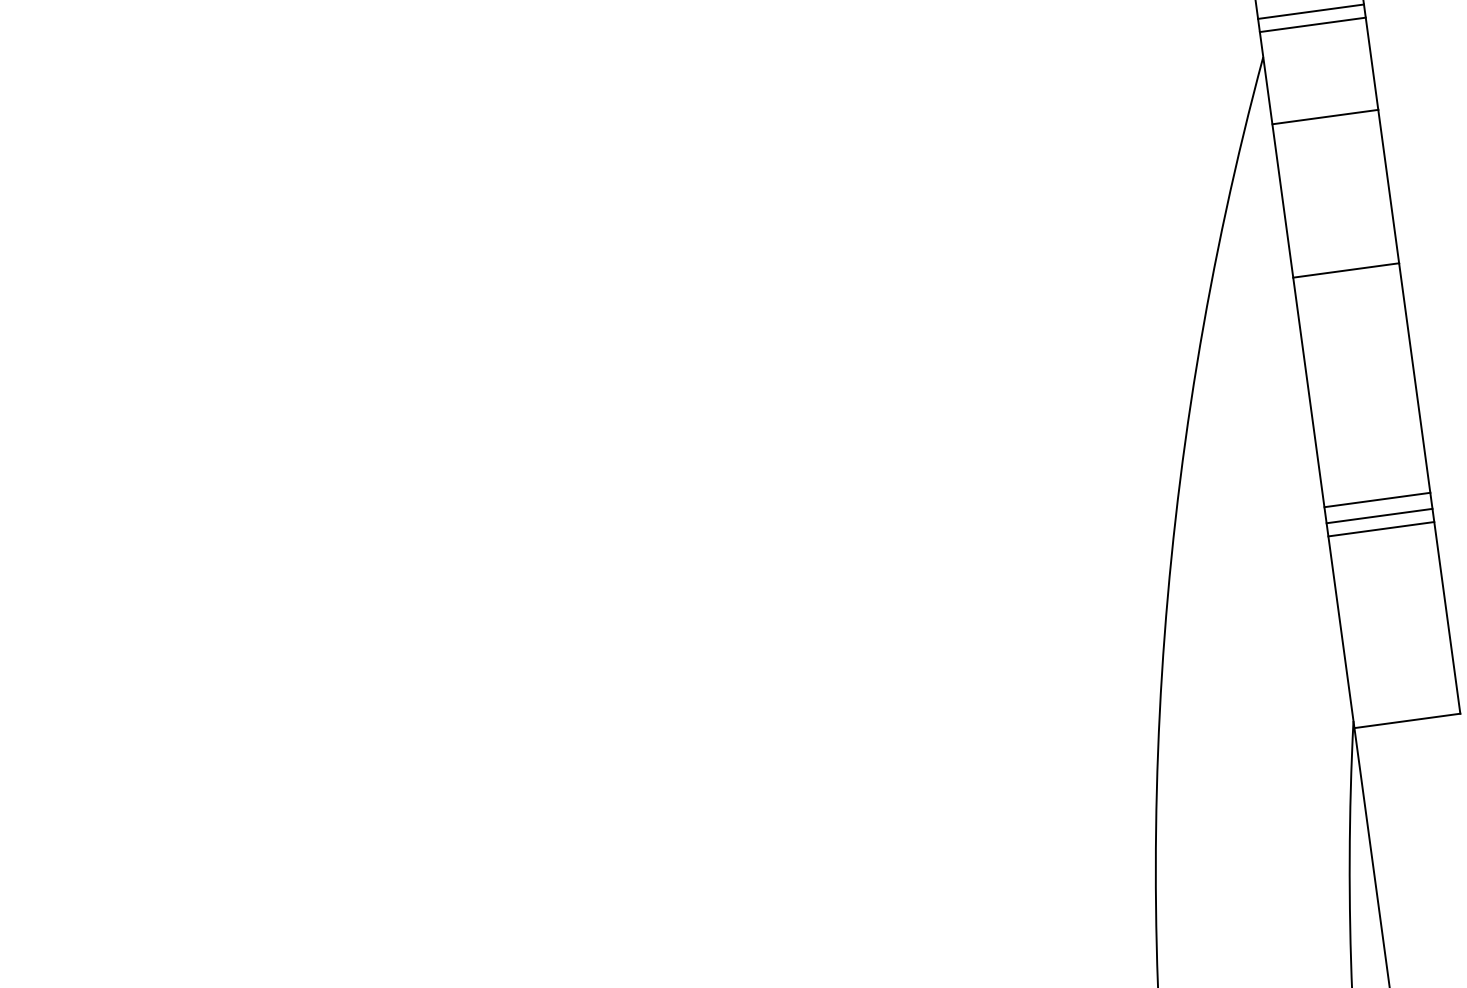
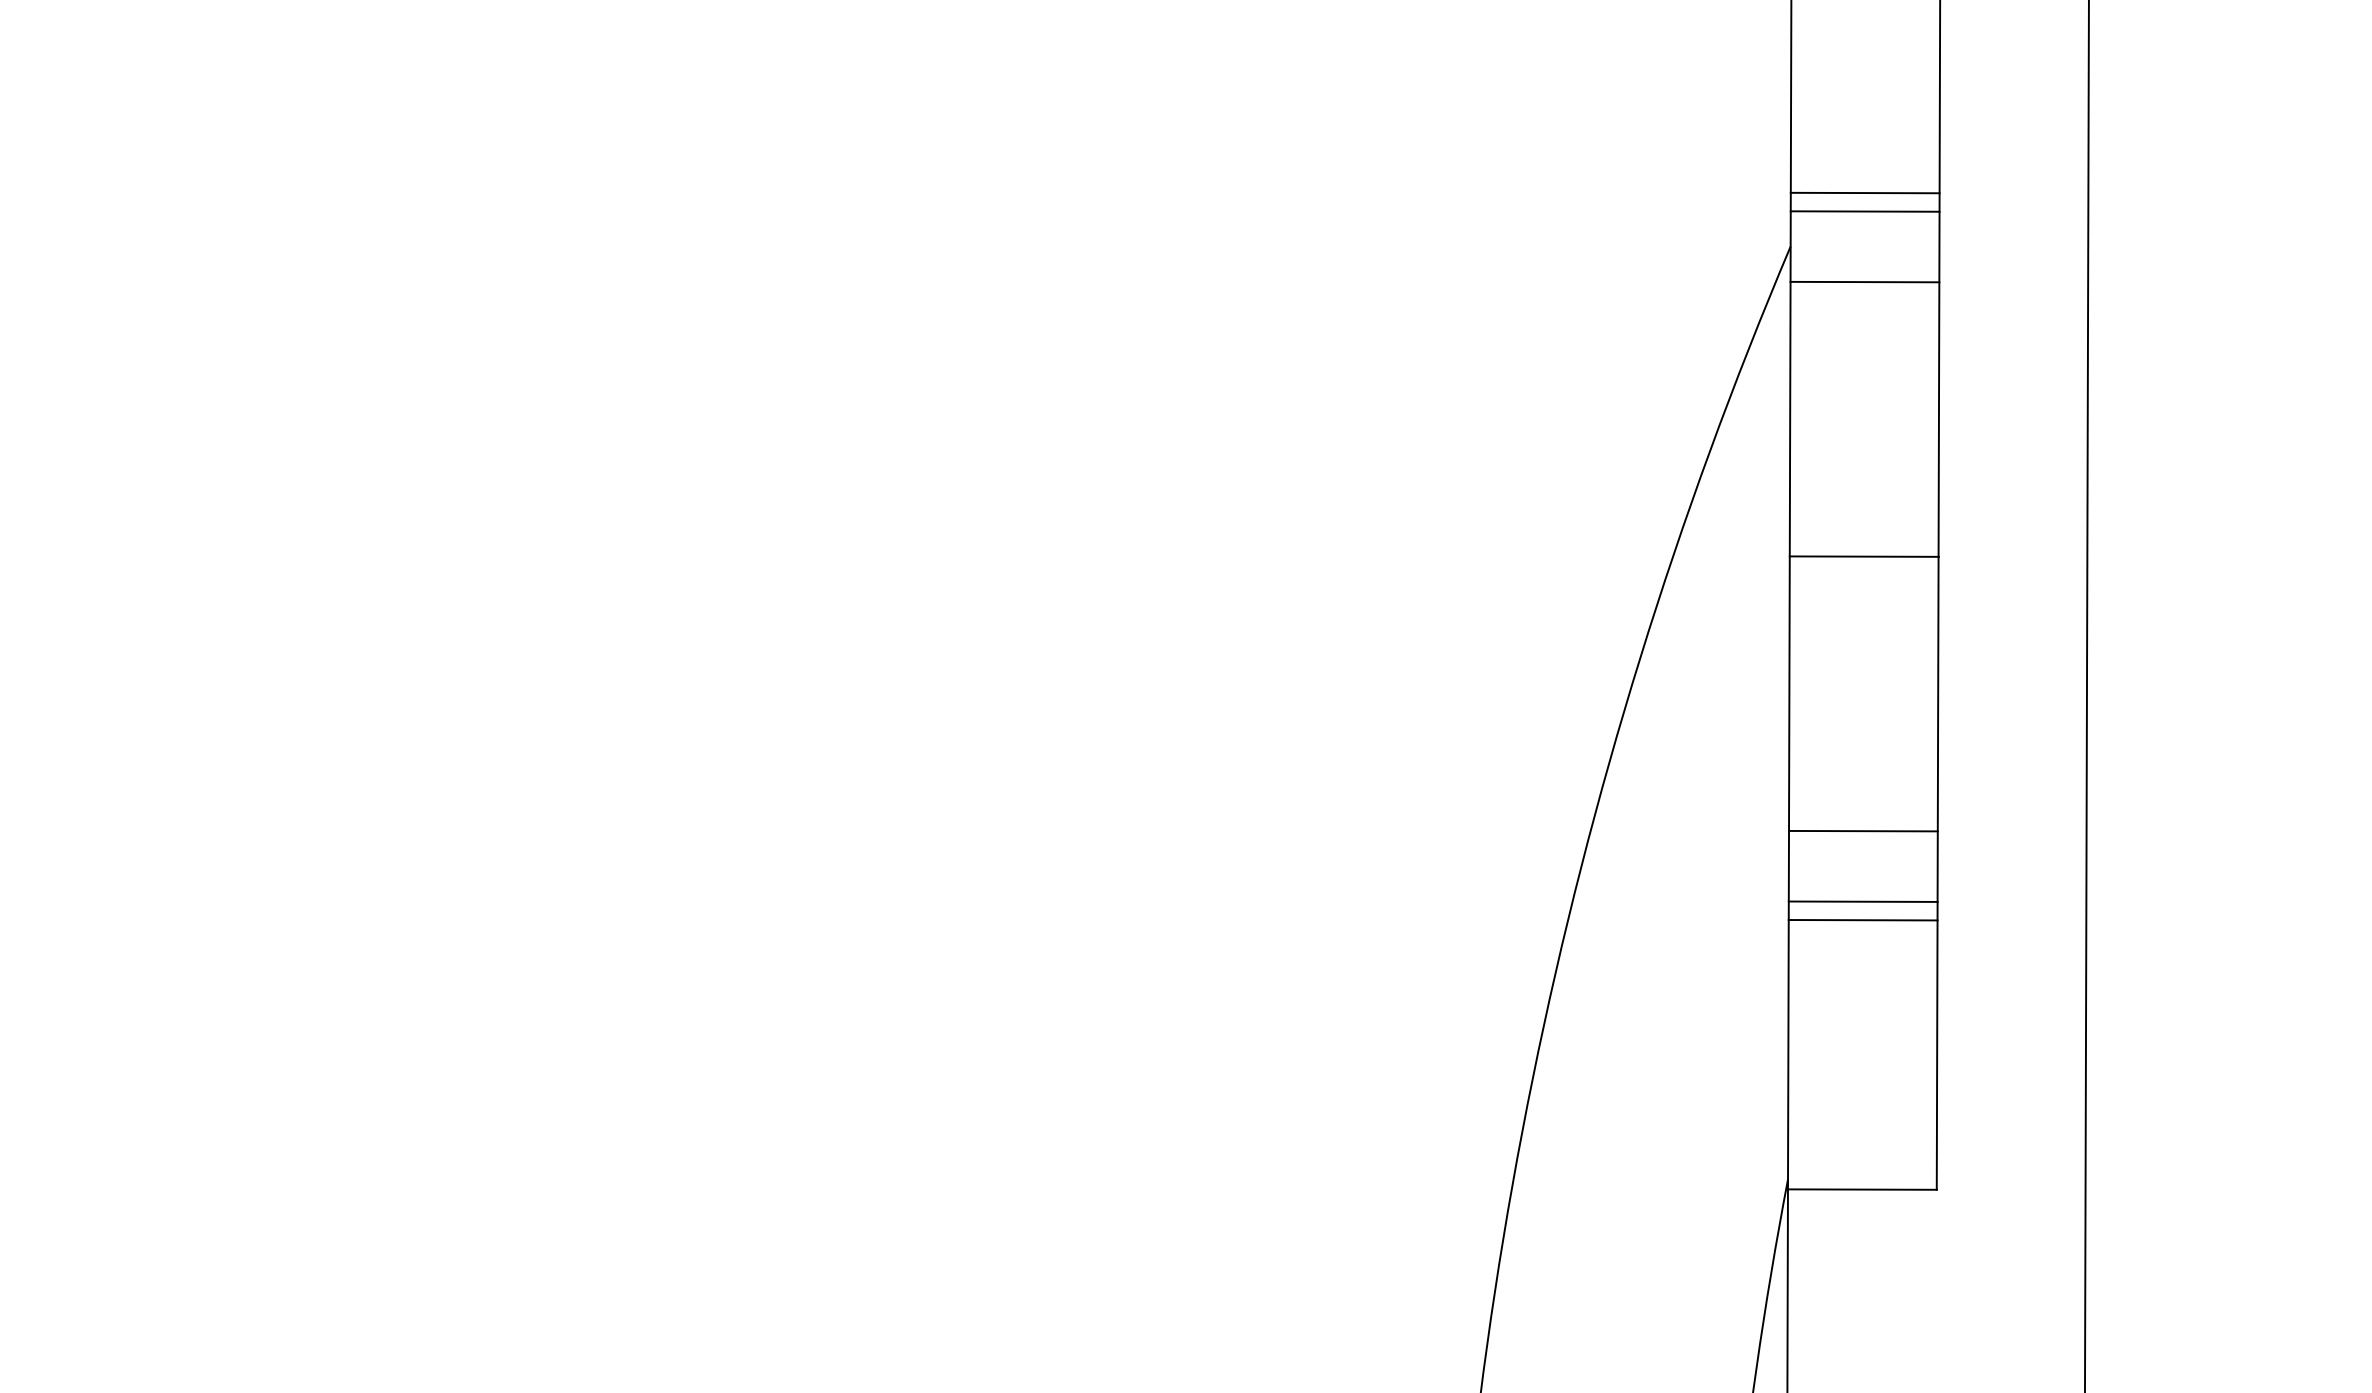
line: (1325, 116) -> (1864, 281), moved
line: (1377, 499) -> (1863, 830), moved

